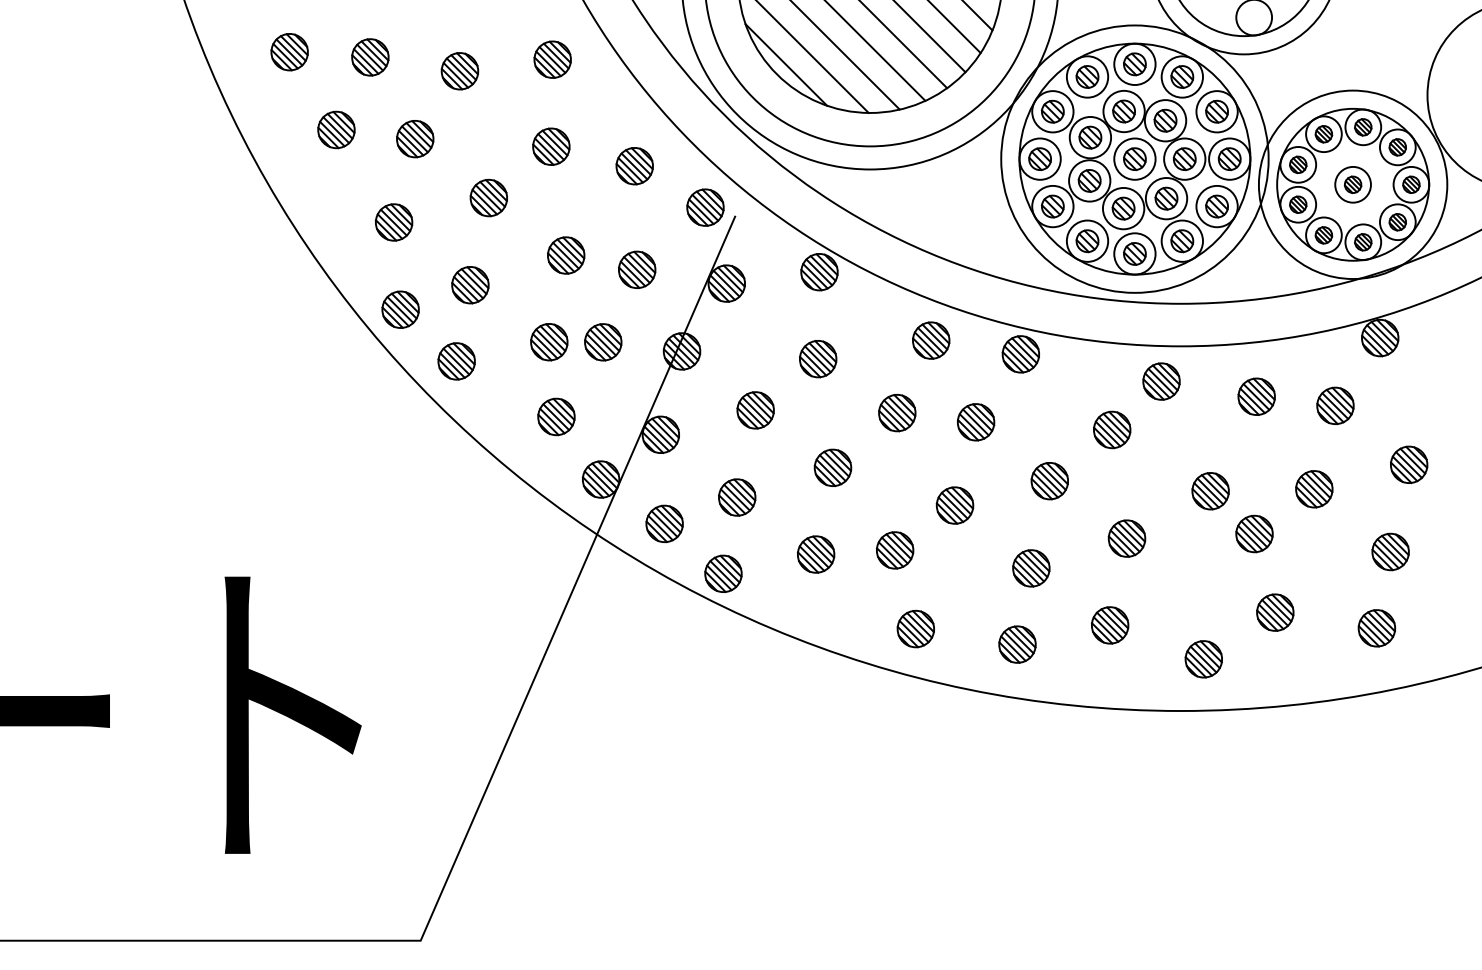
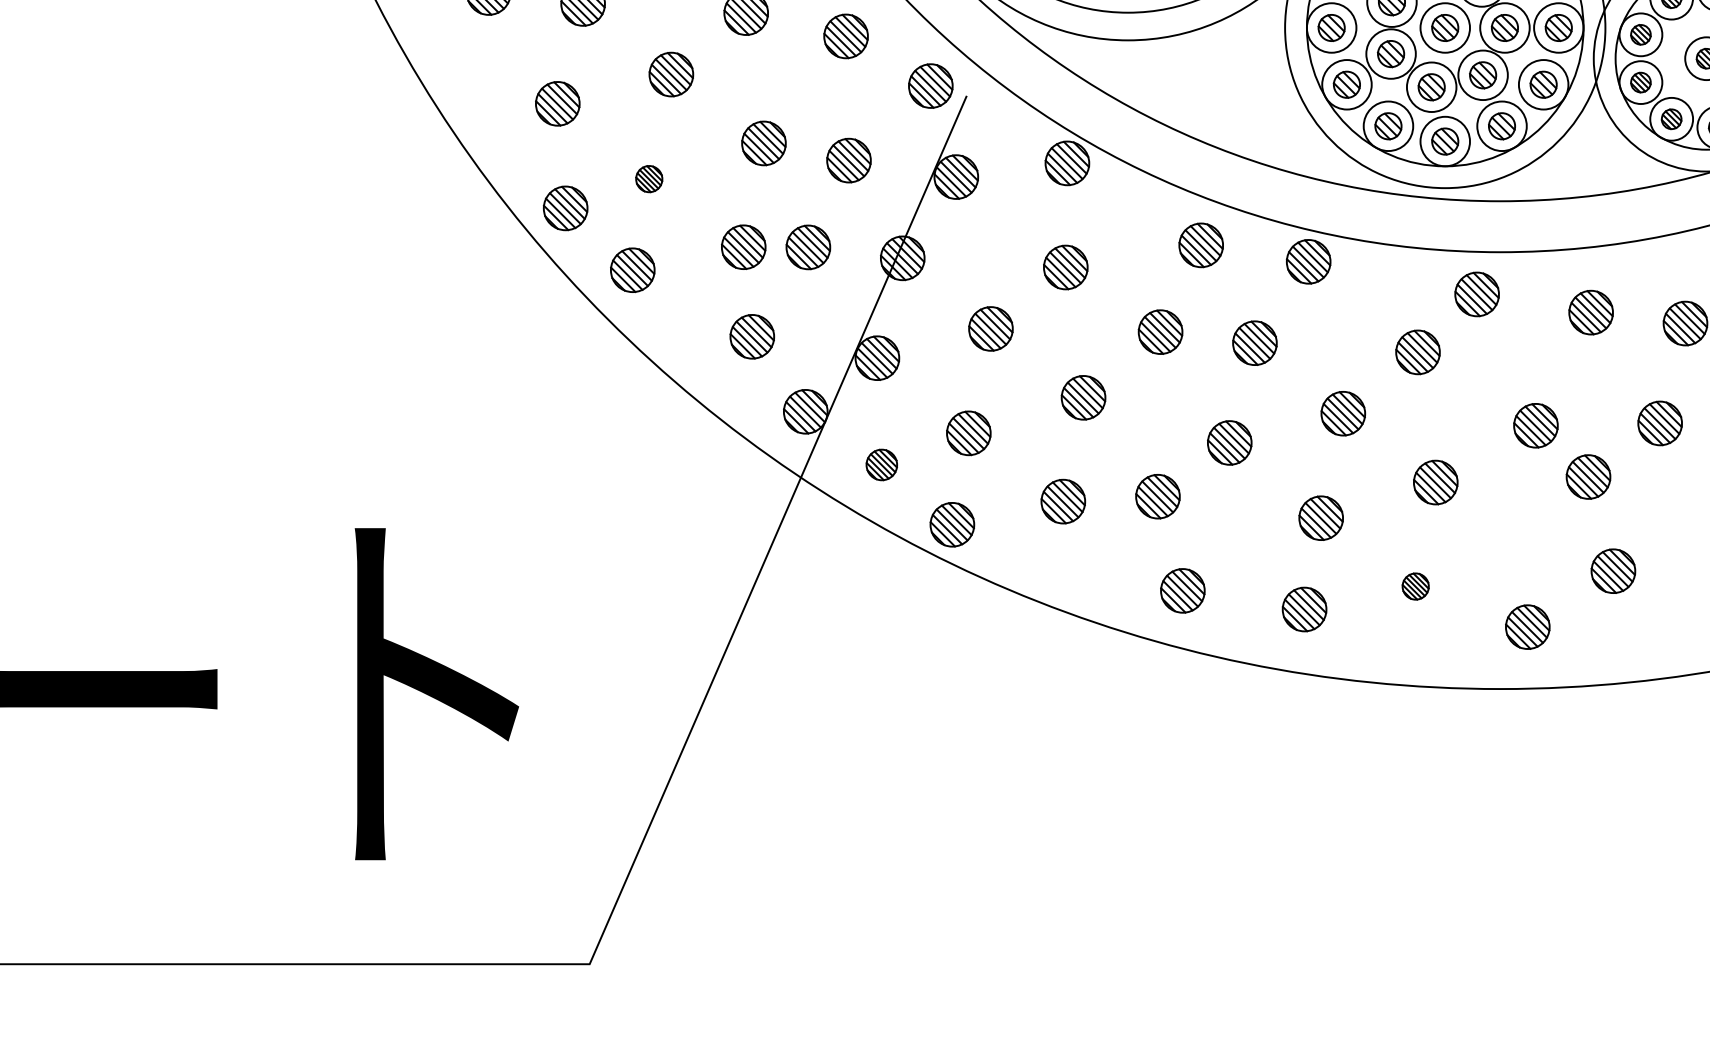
part: (470, 285) -> (649, 179), size x0.6
part: (664, 523) -> (881, 464), size x0.7
part: (1110, 625) -> (1415, 586), size x0.6

